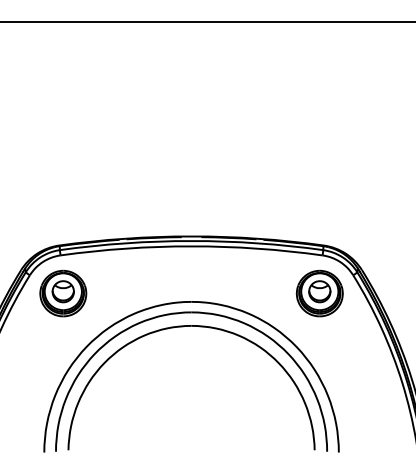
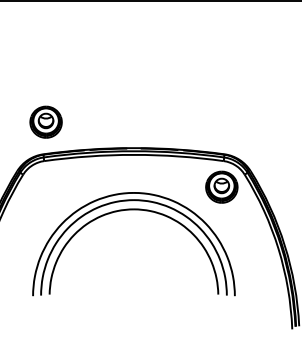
part: (62, 292) -> (45, 121), moved

